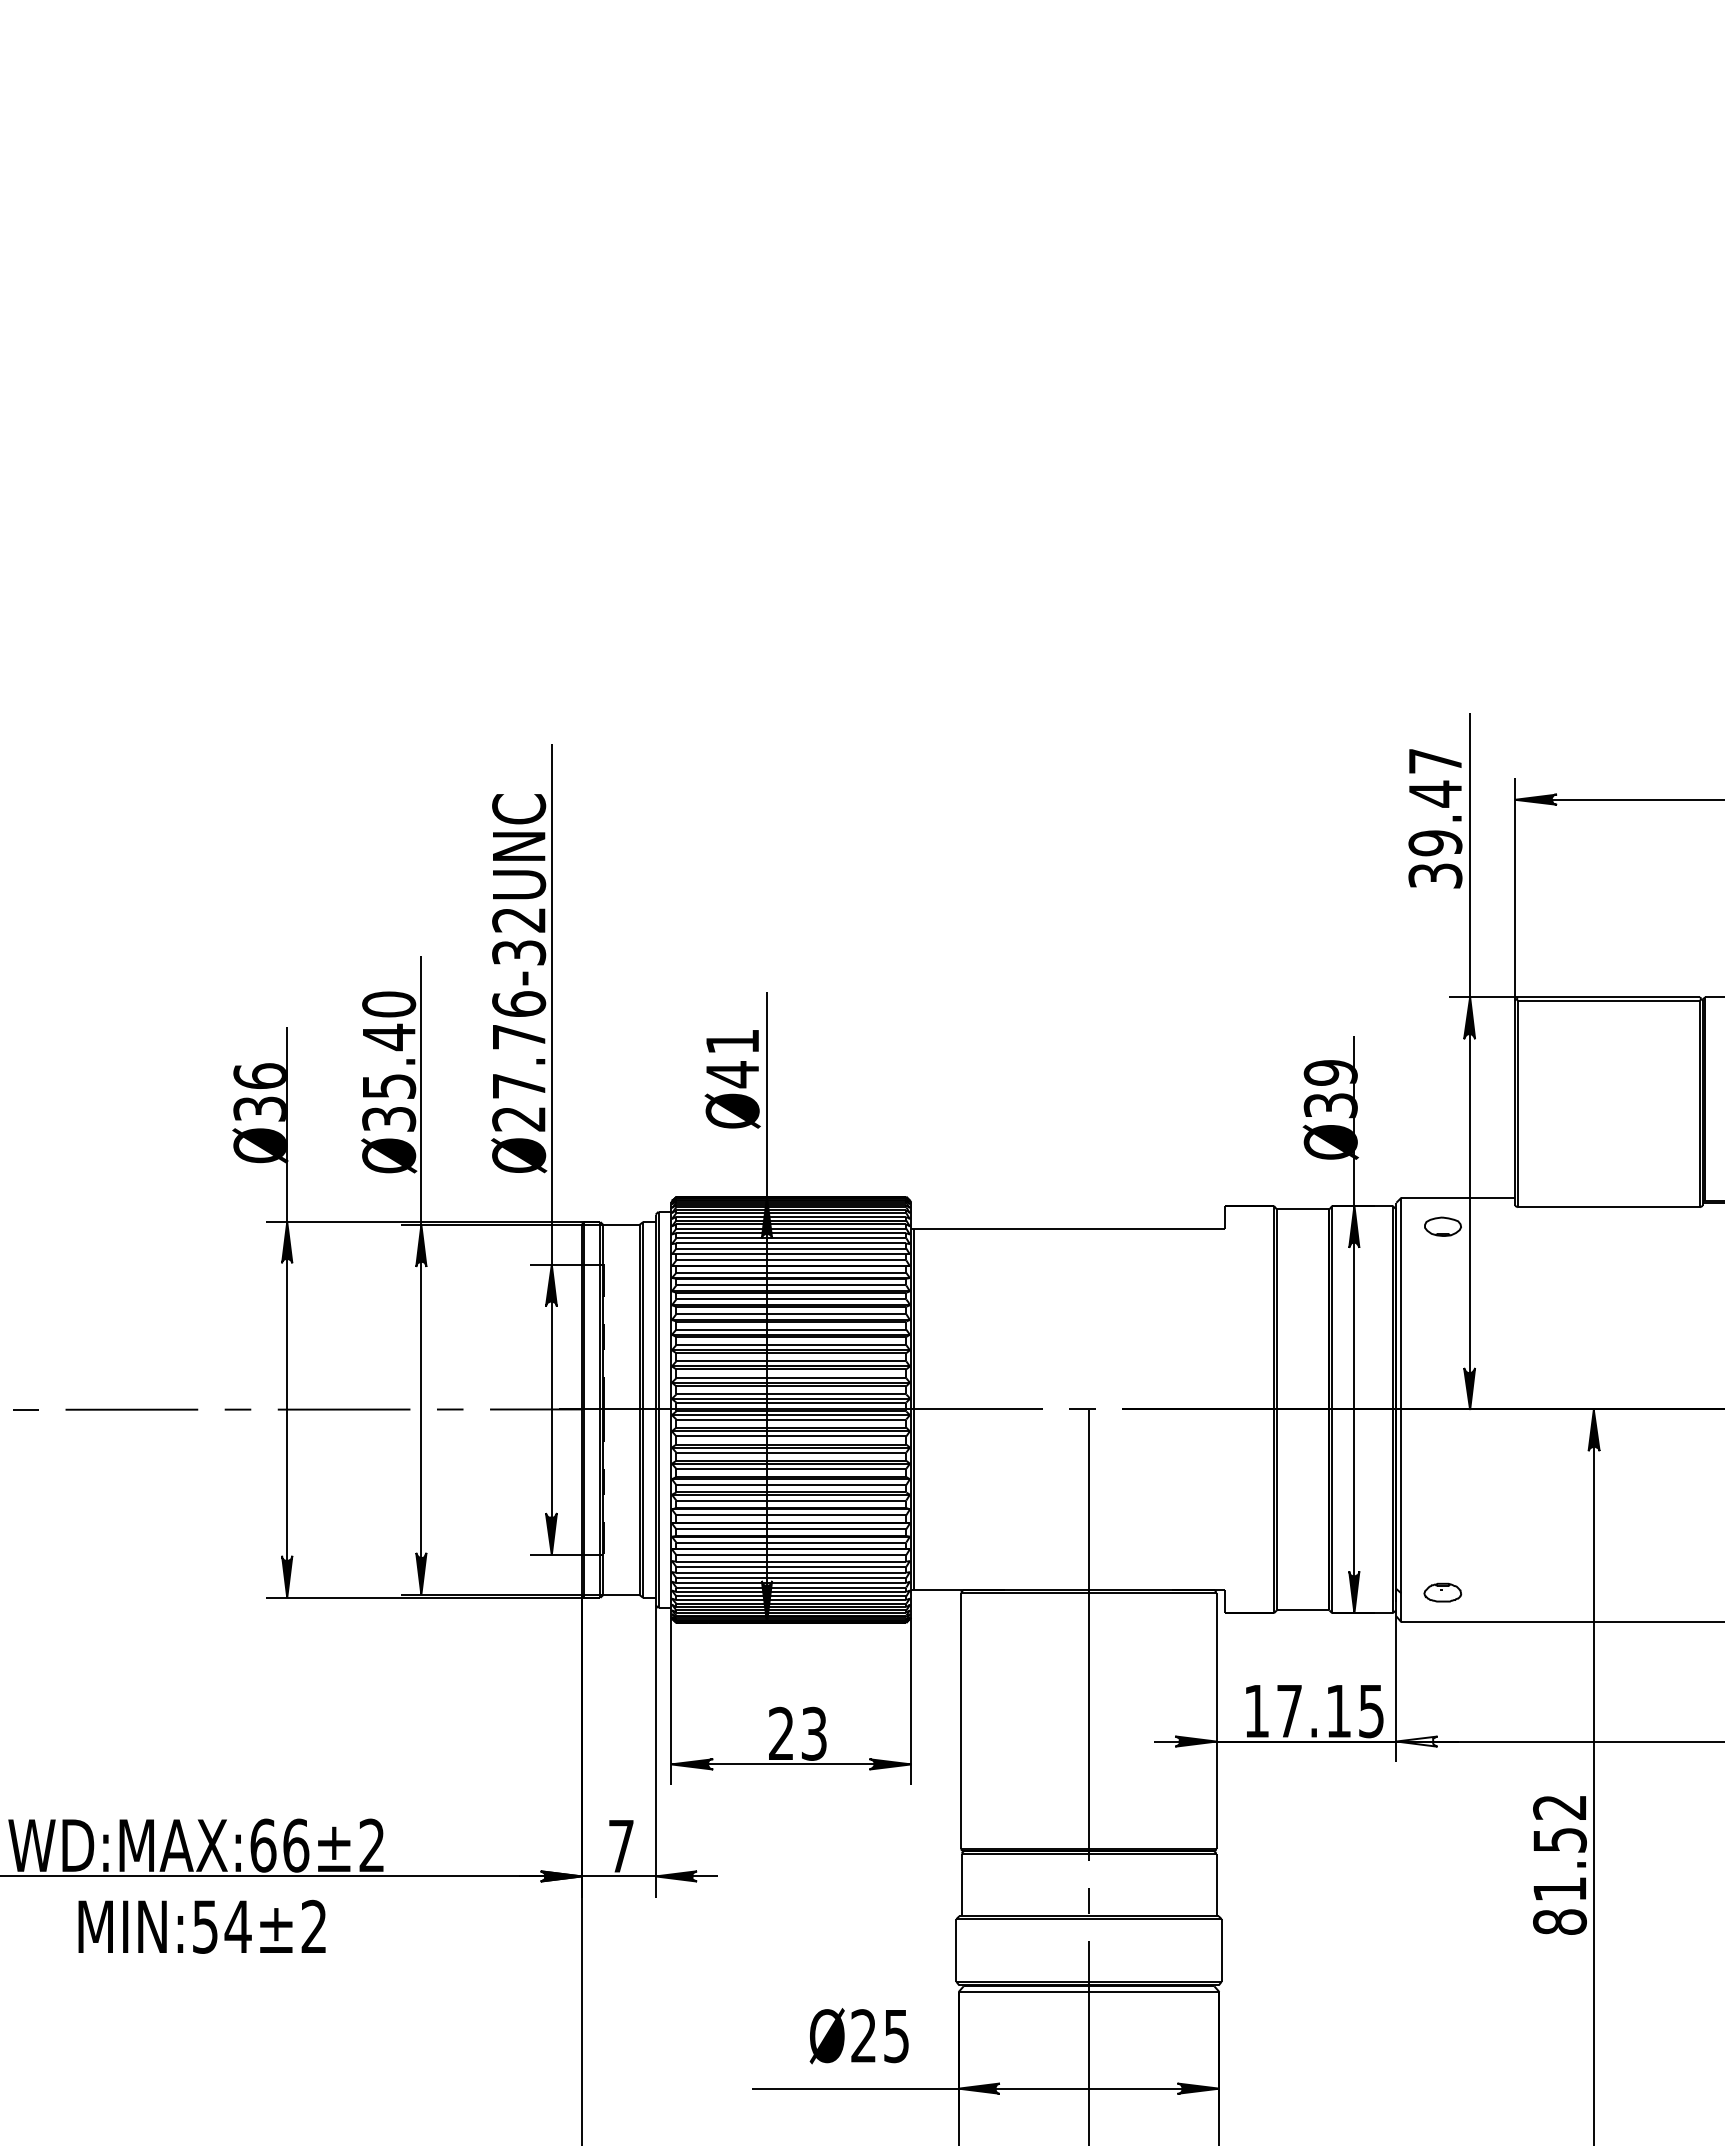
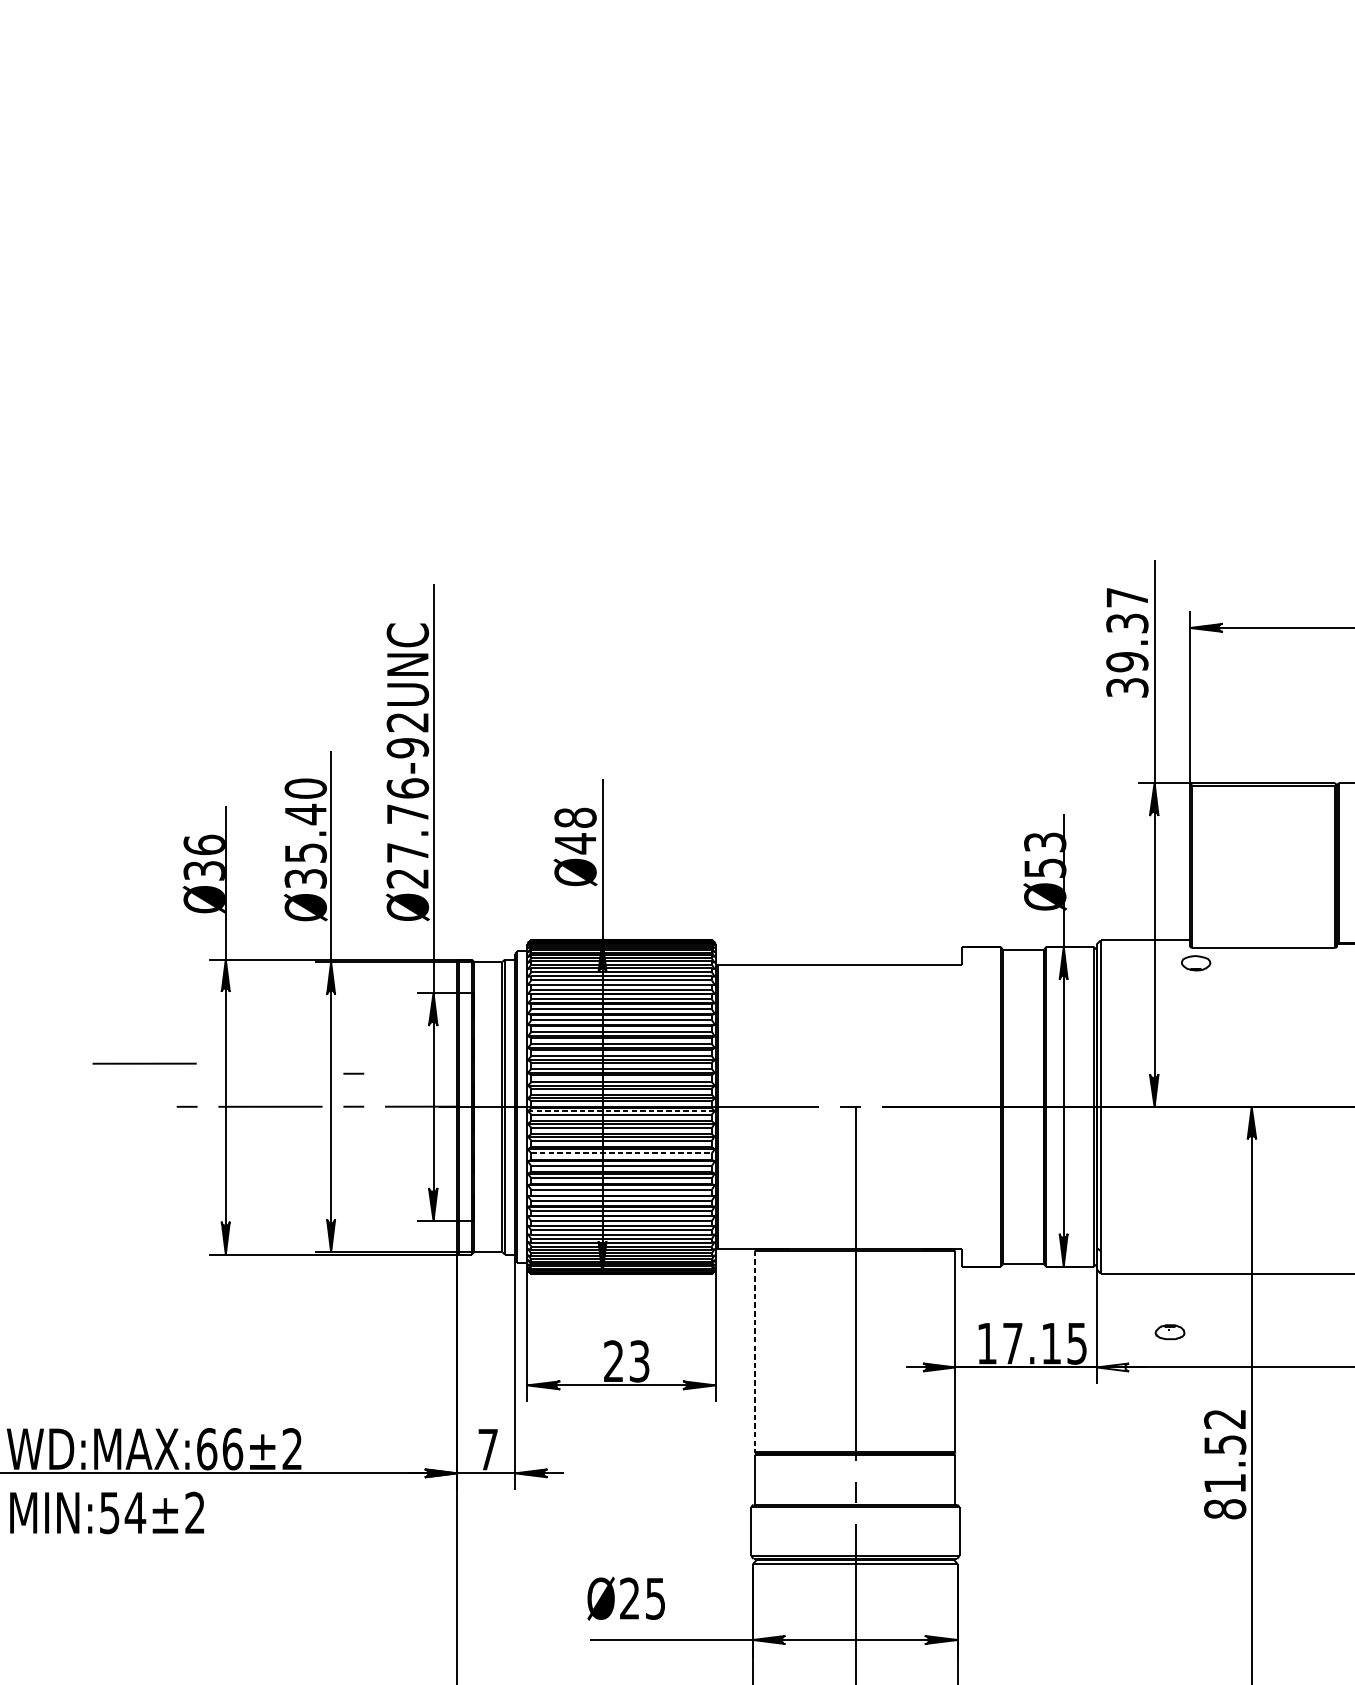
text: (1435, 793) -> (1127, 623), 39.47 -> 39.37
text: (519, 952) -> (408, 747), Ø27.76-32UNC -> Ø27.76-92UNC
text: (732, 1041) -> (575, 817), Ø41 -> Ø48
text: (1330, 1088) -> (1044, 854), Ø39 -> Ø53
part: (1442, 1226) -> (1195, 963), moved
line: (450, 1367) -> (353, 1073), added
line: (25, 1409) -> (20, 1106), removed
line: (131, 1409) -> (144, 1063), moved
line: (791, 1415) -> (621, 1111), solid -> dashed
line: (791, 1468) -> (621, 1153), solid -> dashed
part: (1442, 1592) -> (1169, 1332), moved
line: (960, 1721) -> (754, 1351), solid -> dashed
text: (201, 1926) -> (106, 1512), moved
text: (858, 2036) -> (625, 1599), moved

